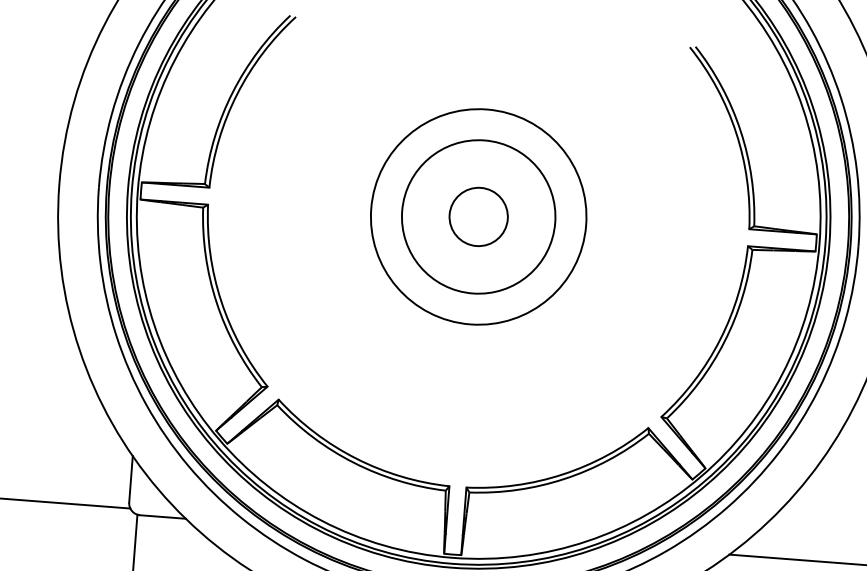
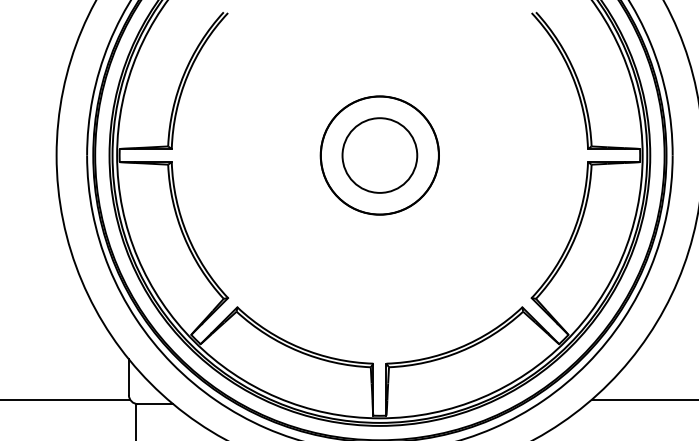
circle: (478, 216) -> (379, 155), size x0.71
circle: (478, 216) -> (379, 155), size x1.67

